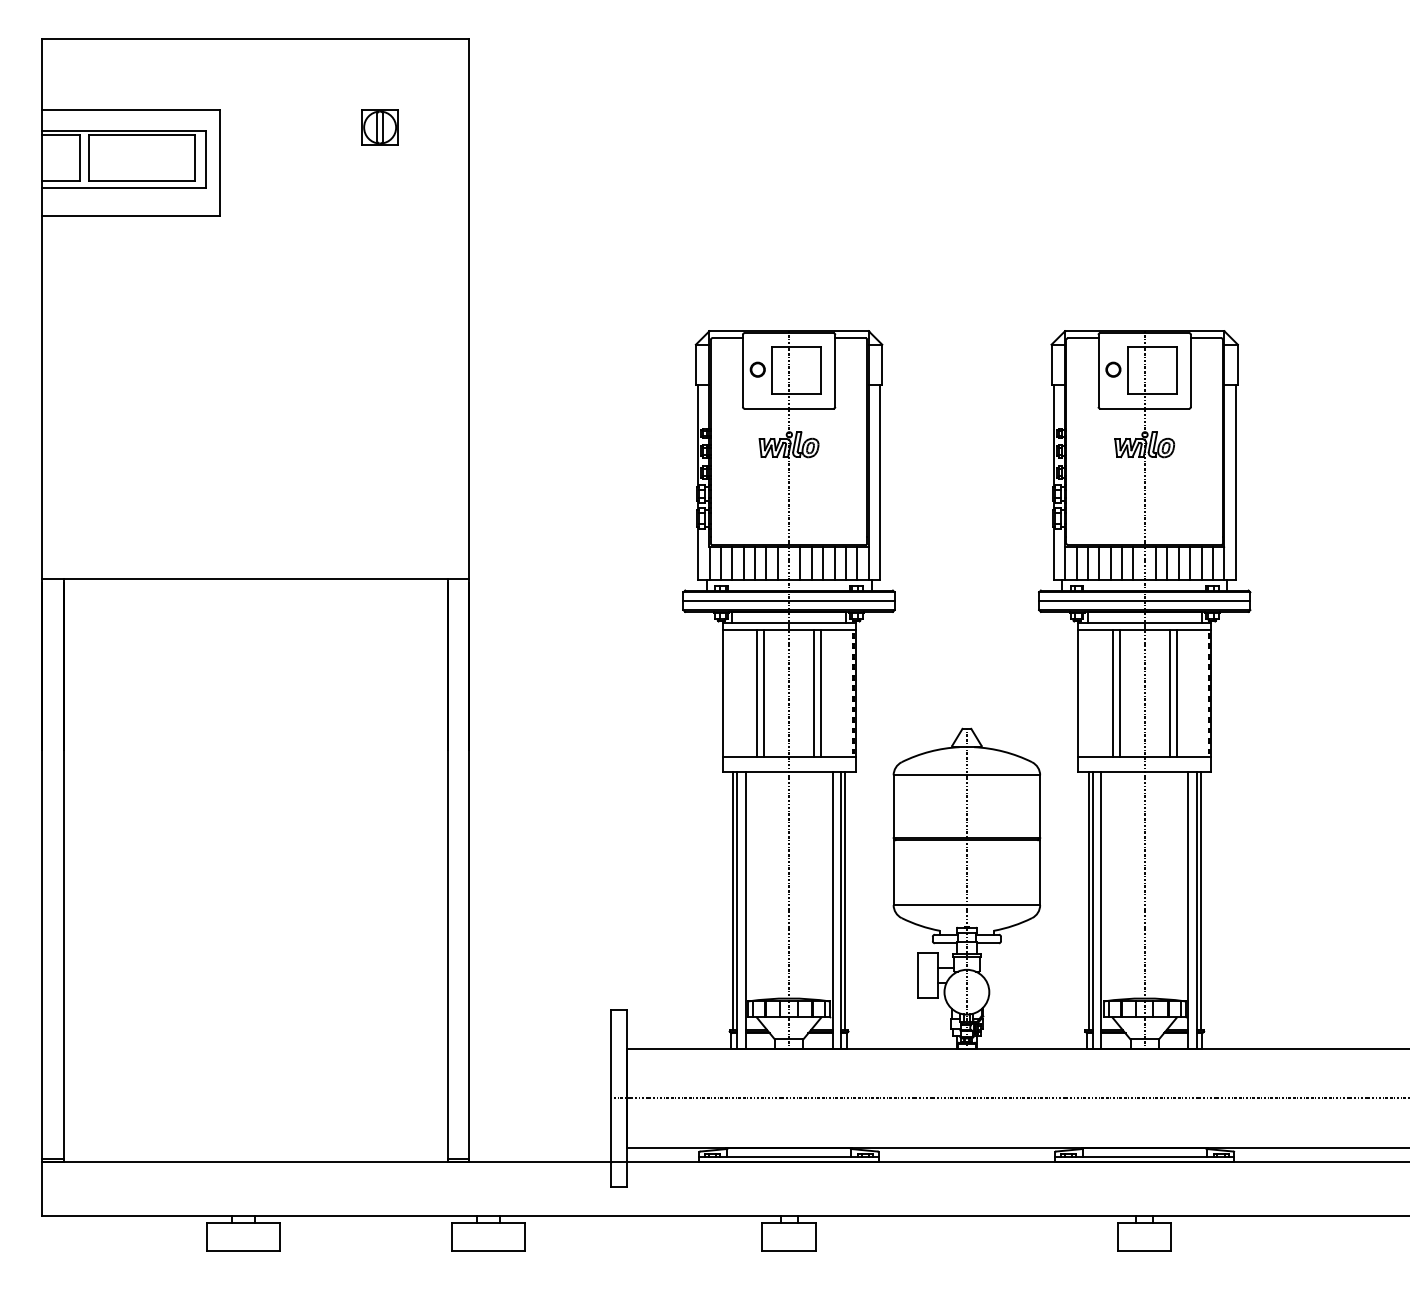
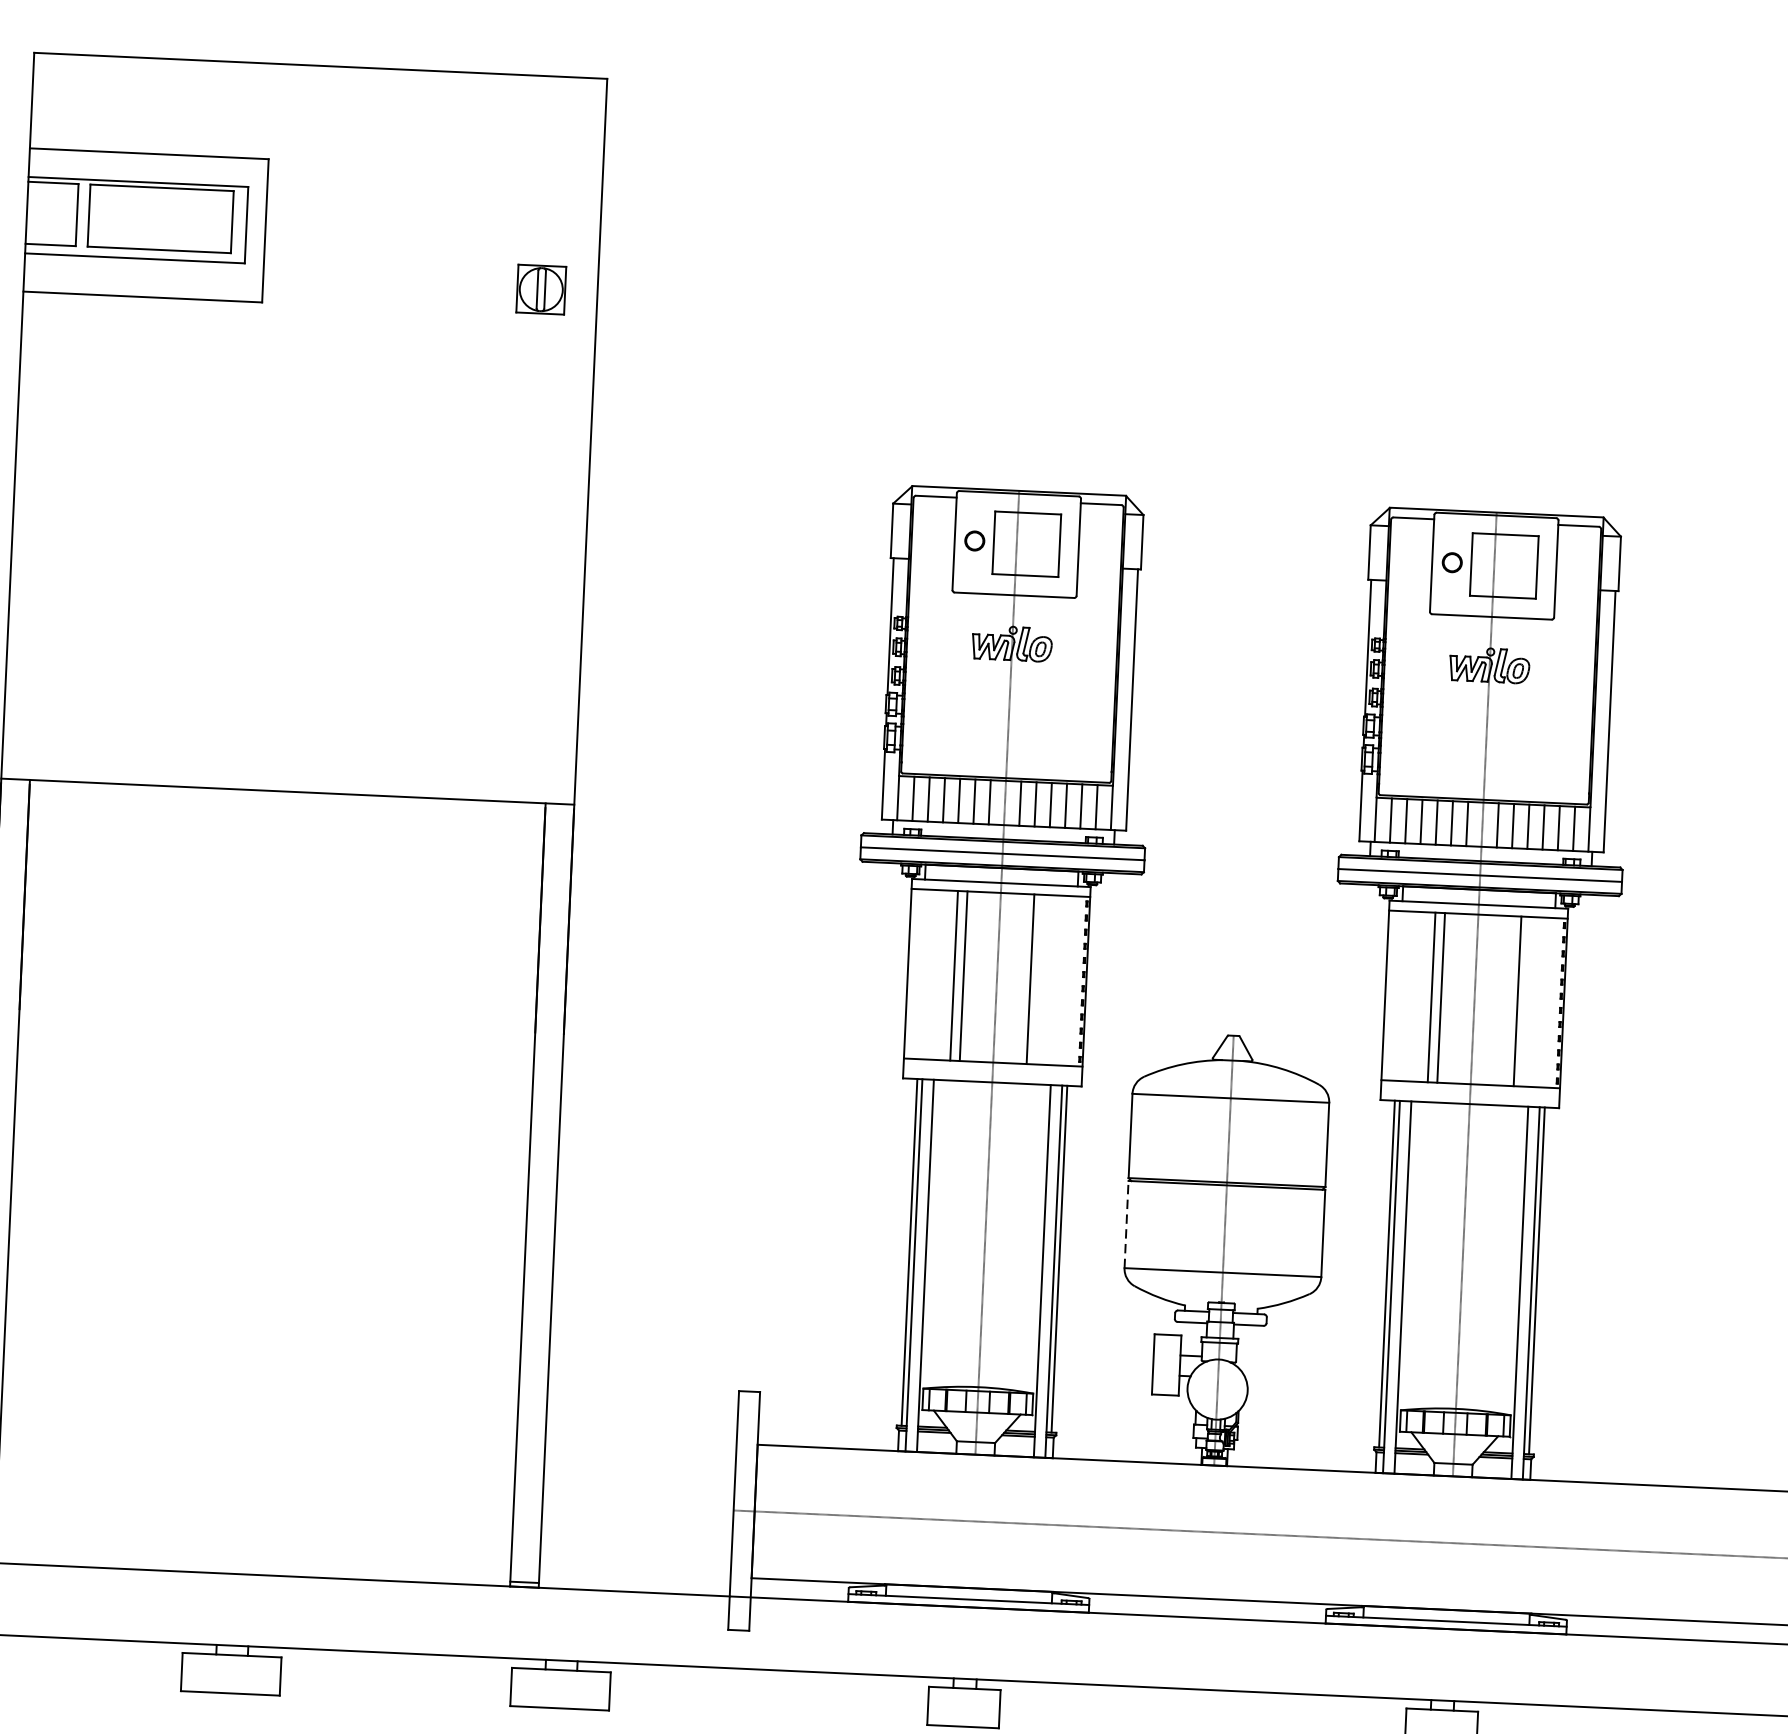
part: (379, 127) -> (540, 289), moved
line: (821, 693) -> (1040, 979), removed
line: (1169, 693) -> (1507, 1000), removed
line: (893, 872) -> (1126, 1224), solid -> dashed

